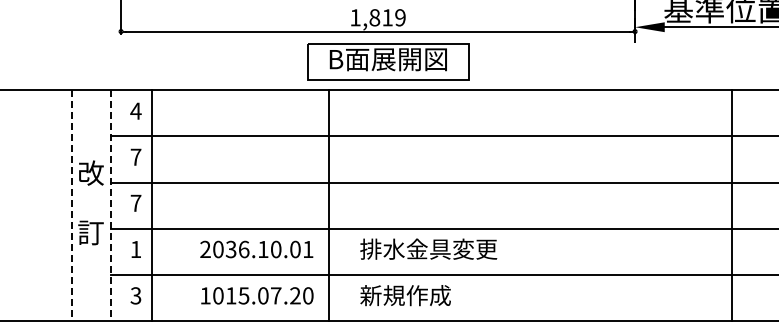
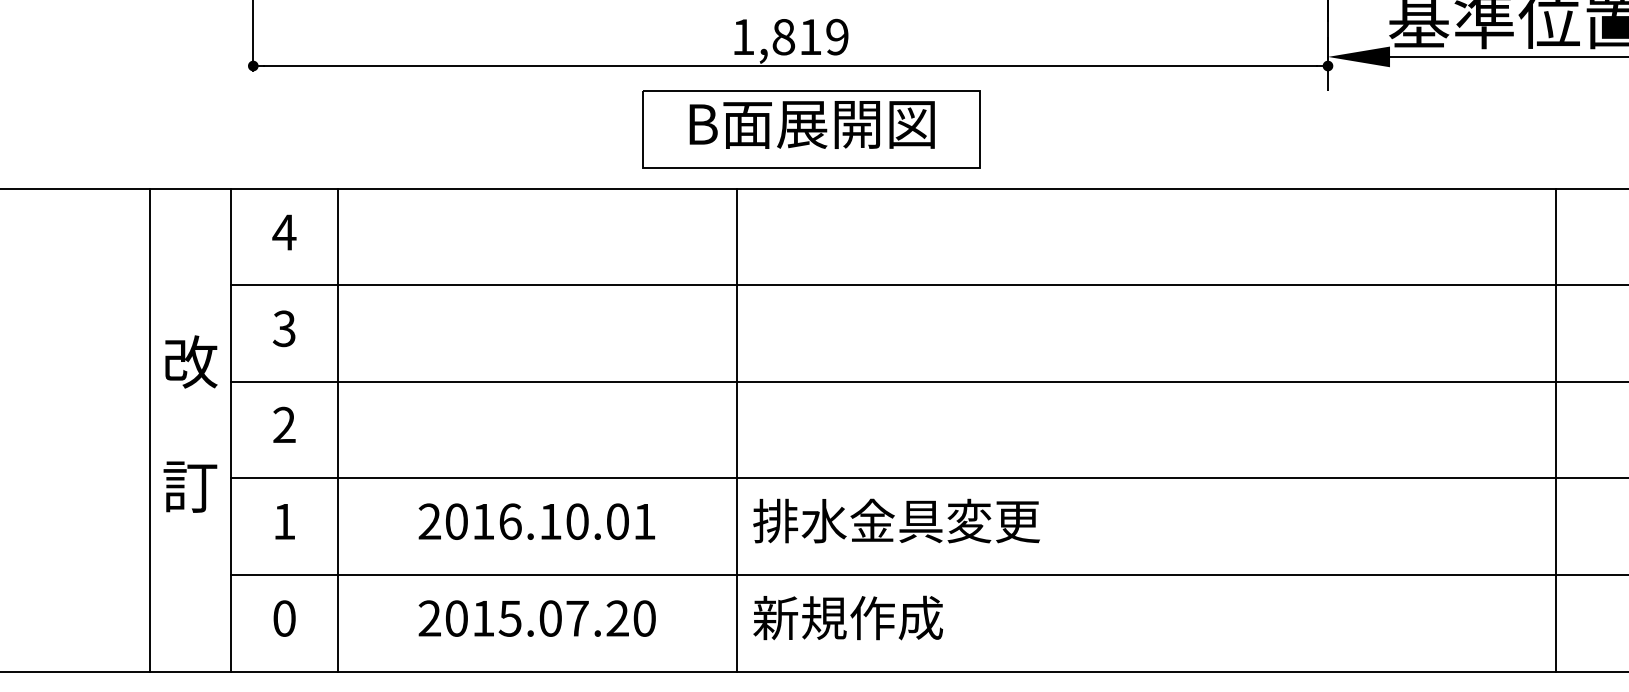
text: (135, 156) -> (283, 327), 7 -> 3
text: (135, 202) -> (283, 423), 7 -> 2
line: (151, 205) -> (337, 429), moved
line: (329, 205) -> (737, 429), moved
line: (732, 205) -> (1556, 429), moved
line: (71, 206) -> (149, 431), dashed -> solid
line: (110, 206) -> (231, 431), dashed -> solid
text: (230, 249) -> (482, 521), 2036.10.01 -> 2016.10.01
text: (135, 295) -> (283, 617), 3 -> 0
text: (205, 295) -> (429, 617), 1015.07.20 -> 2015.07.20

